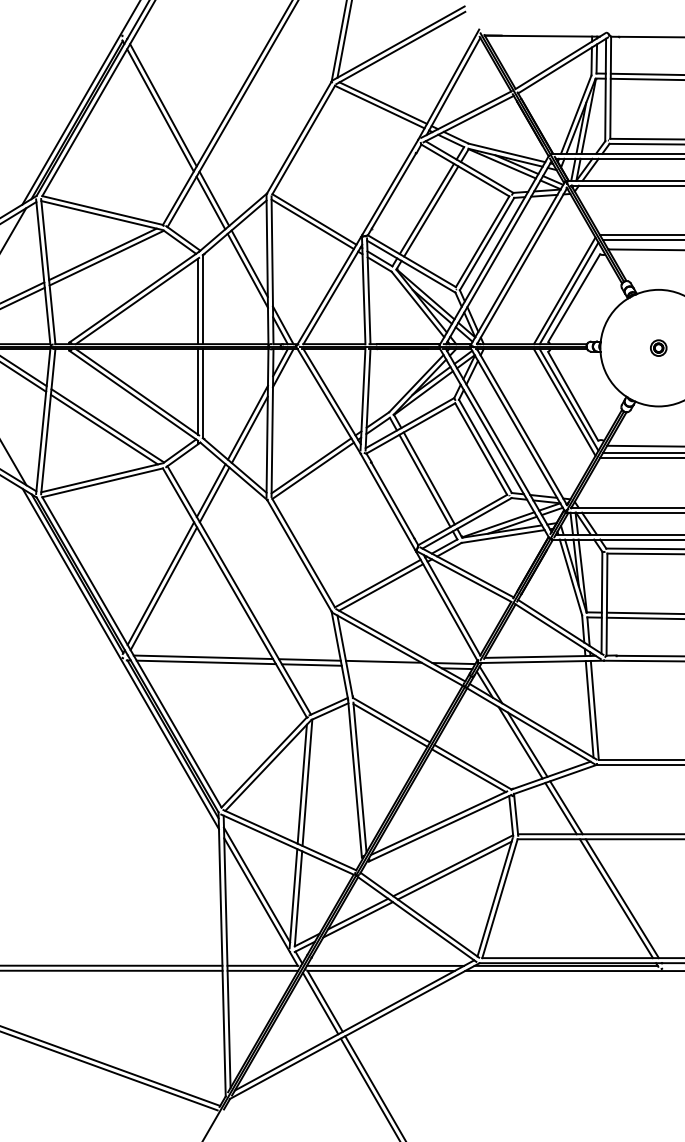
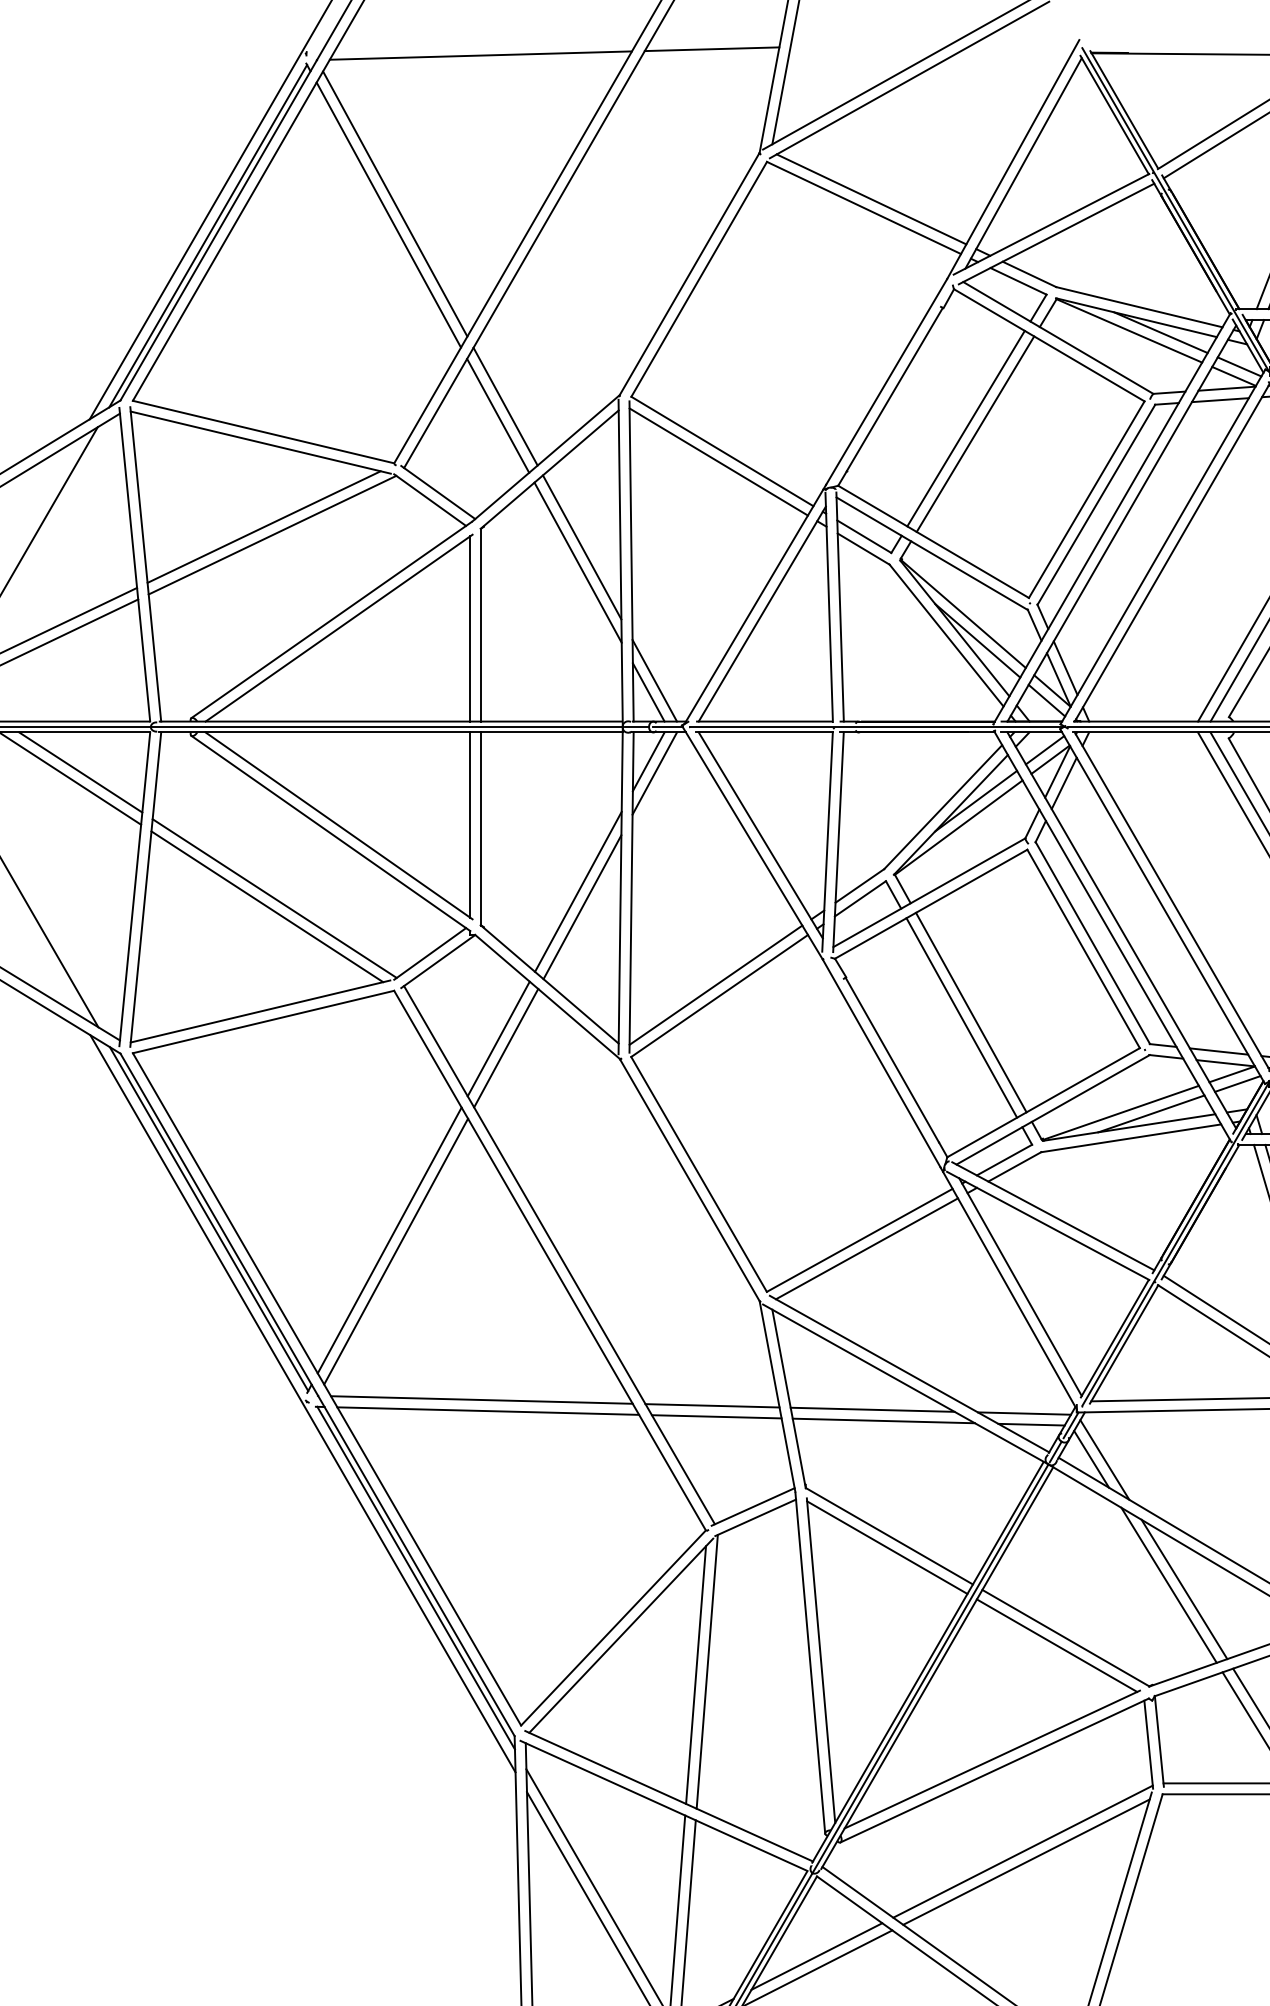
line: (309, 33) -> (711, 48), added
line: (202, 36) -> (479, 55), added
line: (388, 666) -> (882, 1419), added

